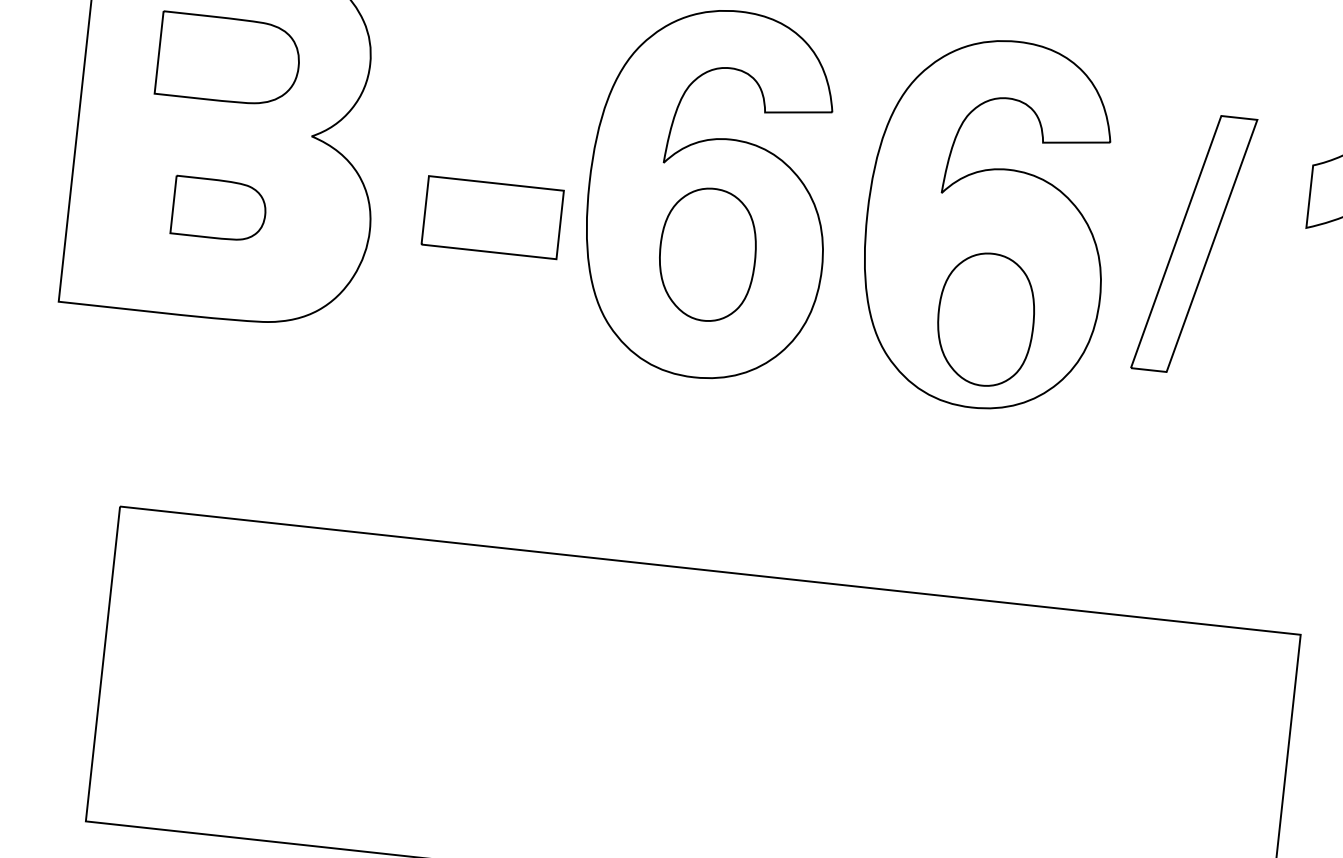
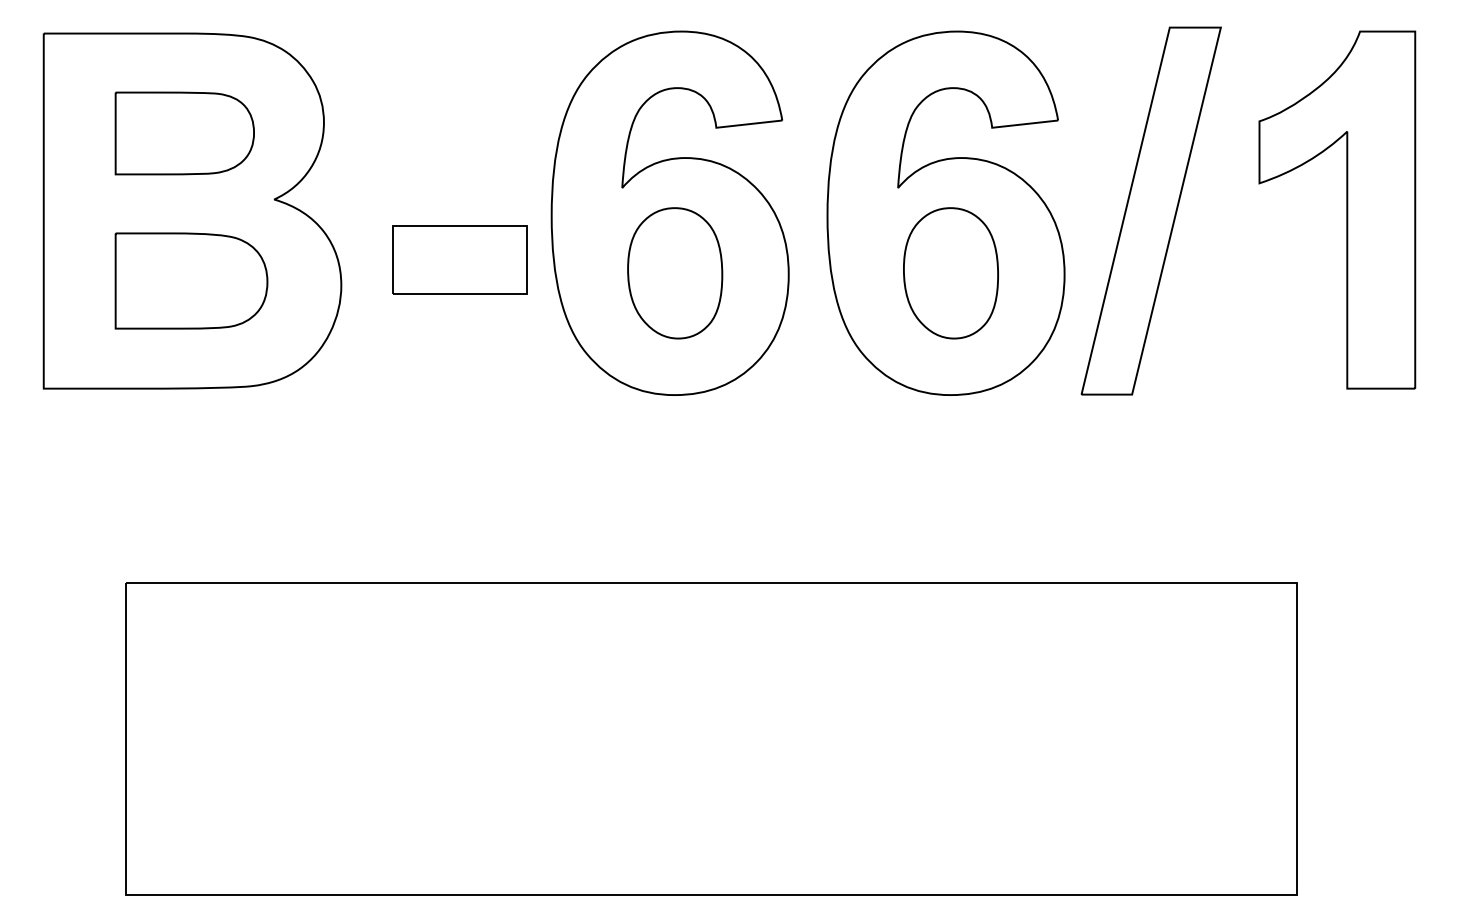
part: (219, 208) -> (191, 280), size x1.67
part: (1193, 243) -> (1150, 210), size x1.43
part: (985, 319) -> (950, 273), moved

